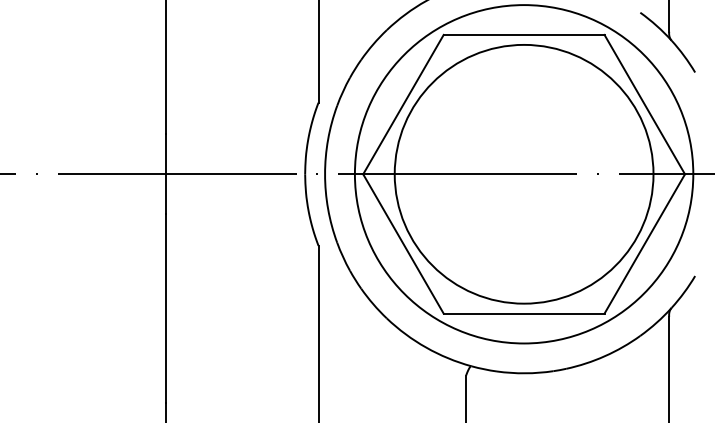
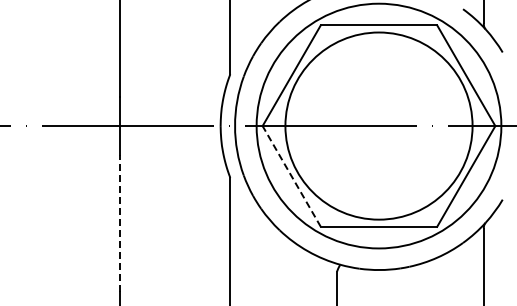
line: (403, 243) -> (291, 176), solid -> dashed
line: (165, 307) -> (119, 222), solid -> dashed

